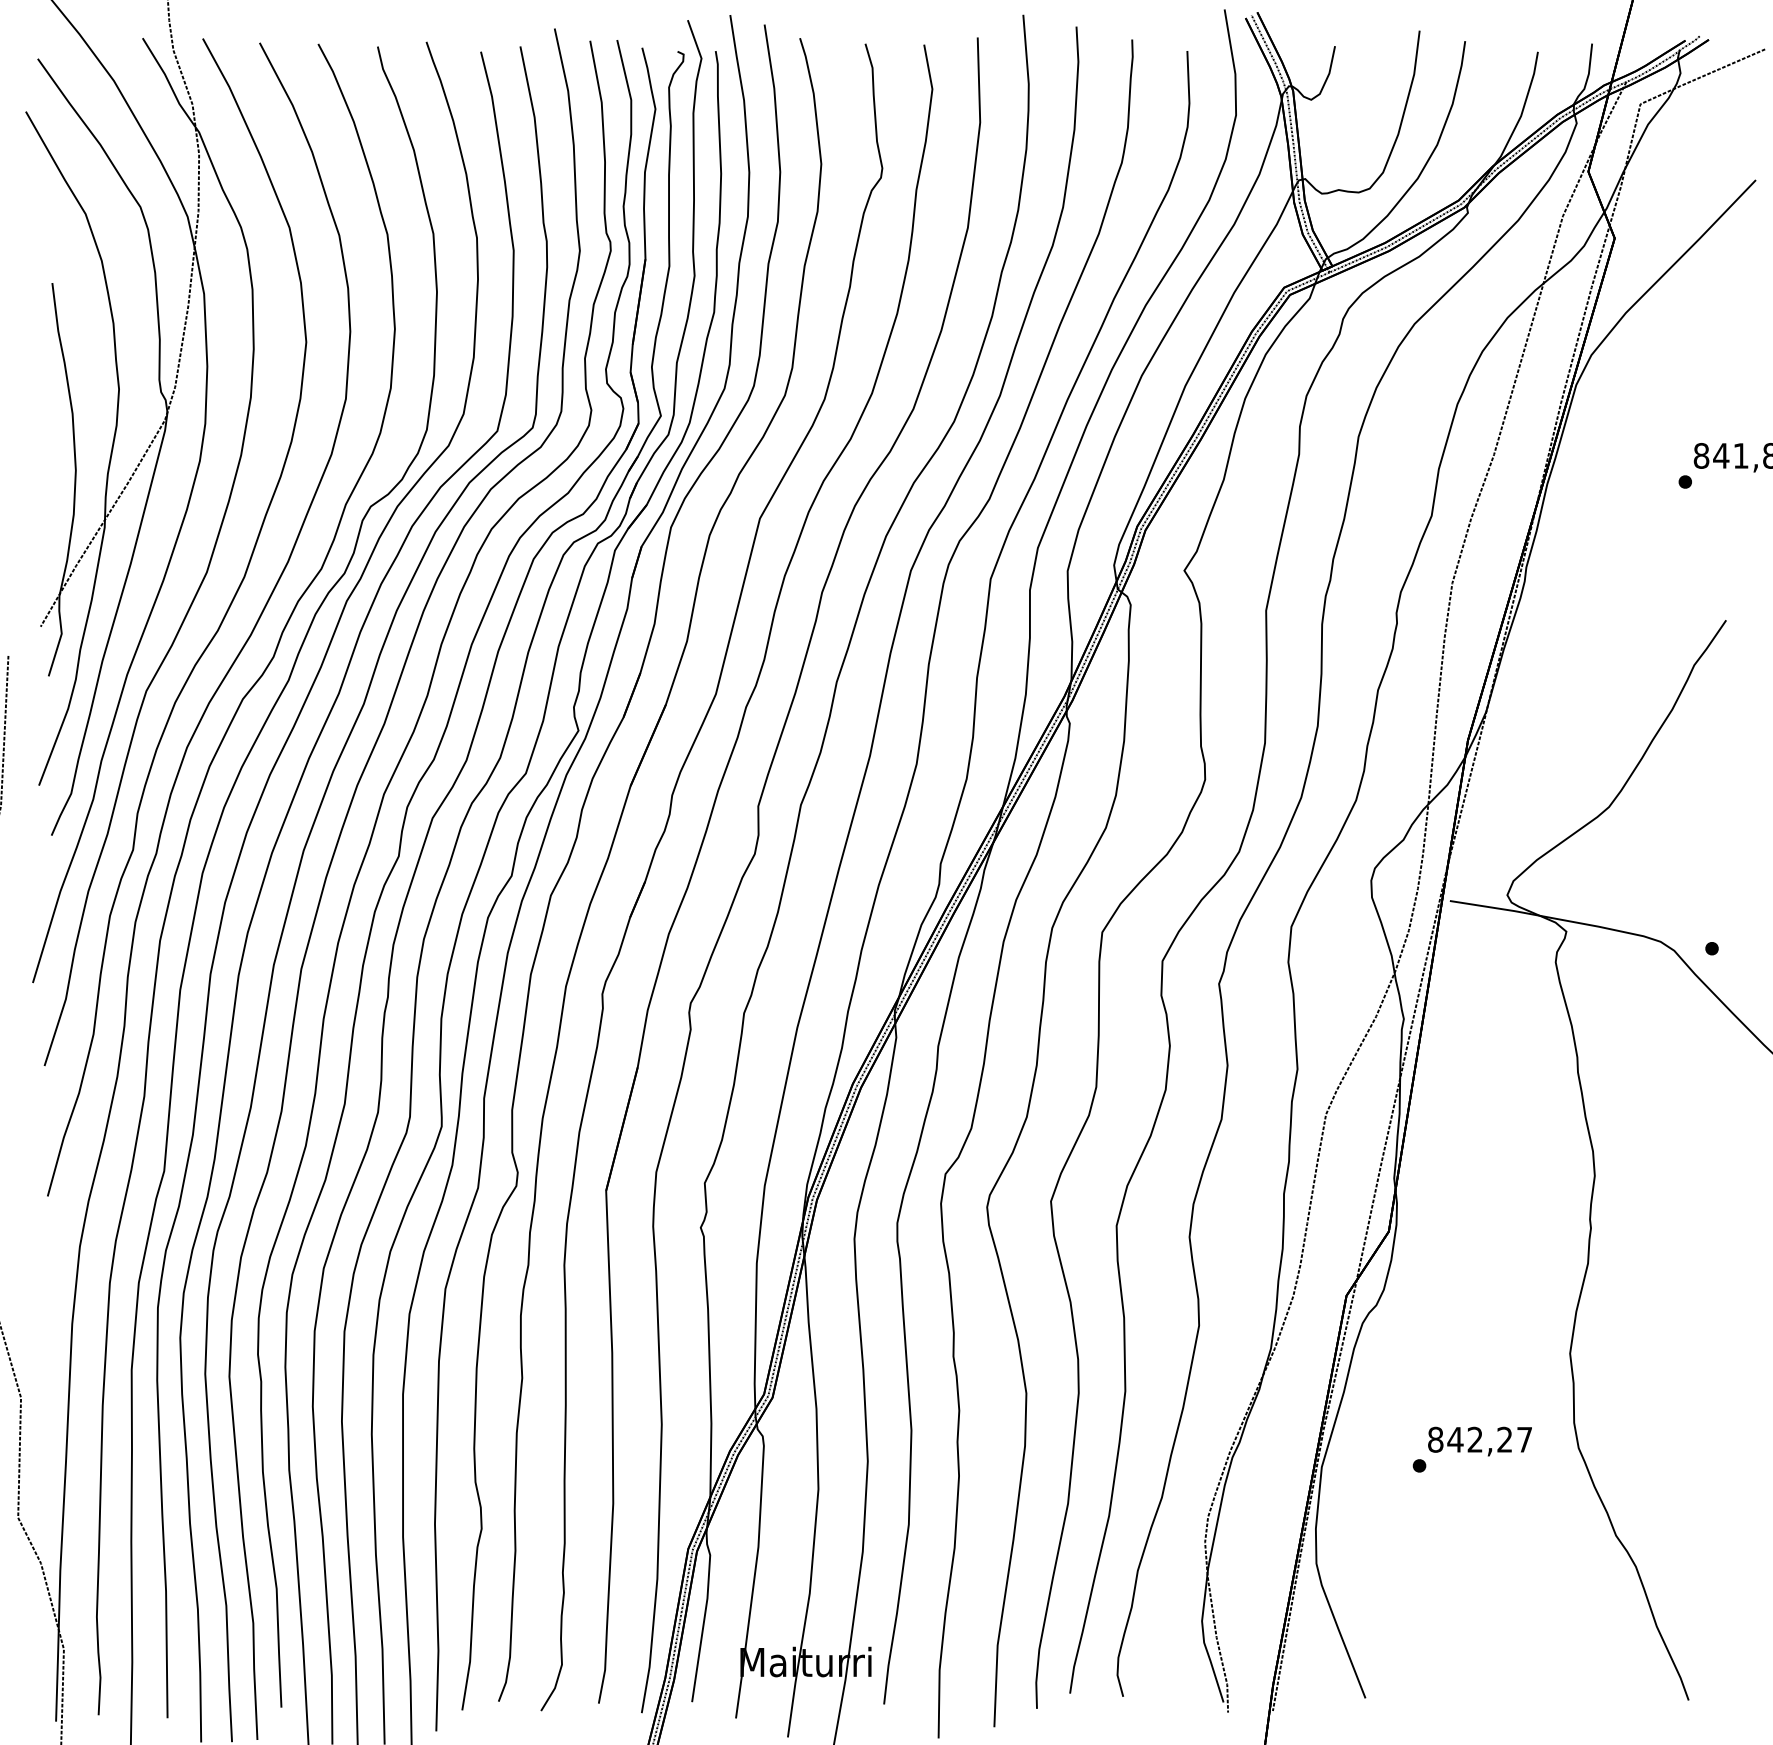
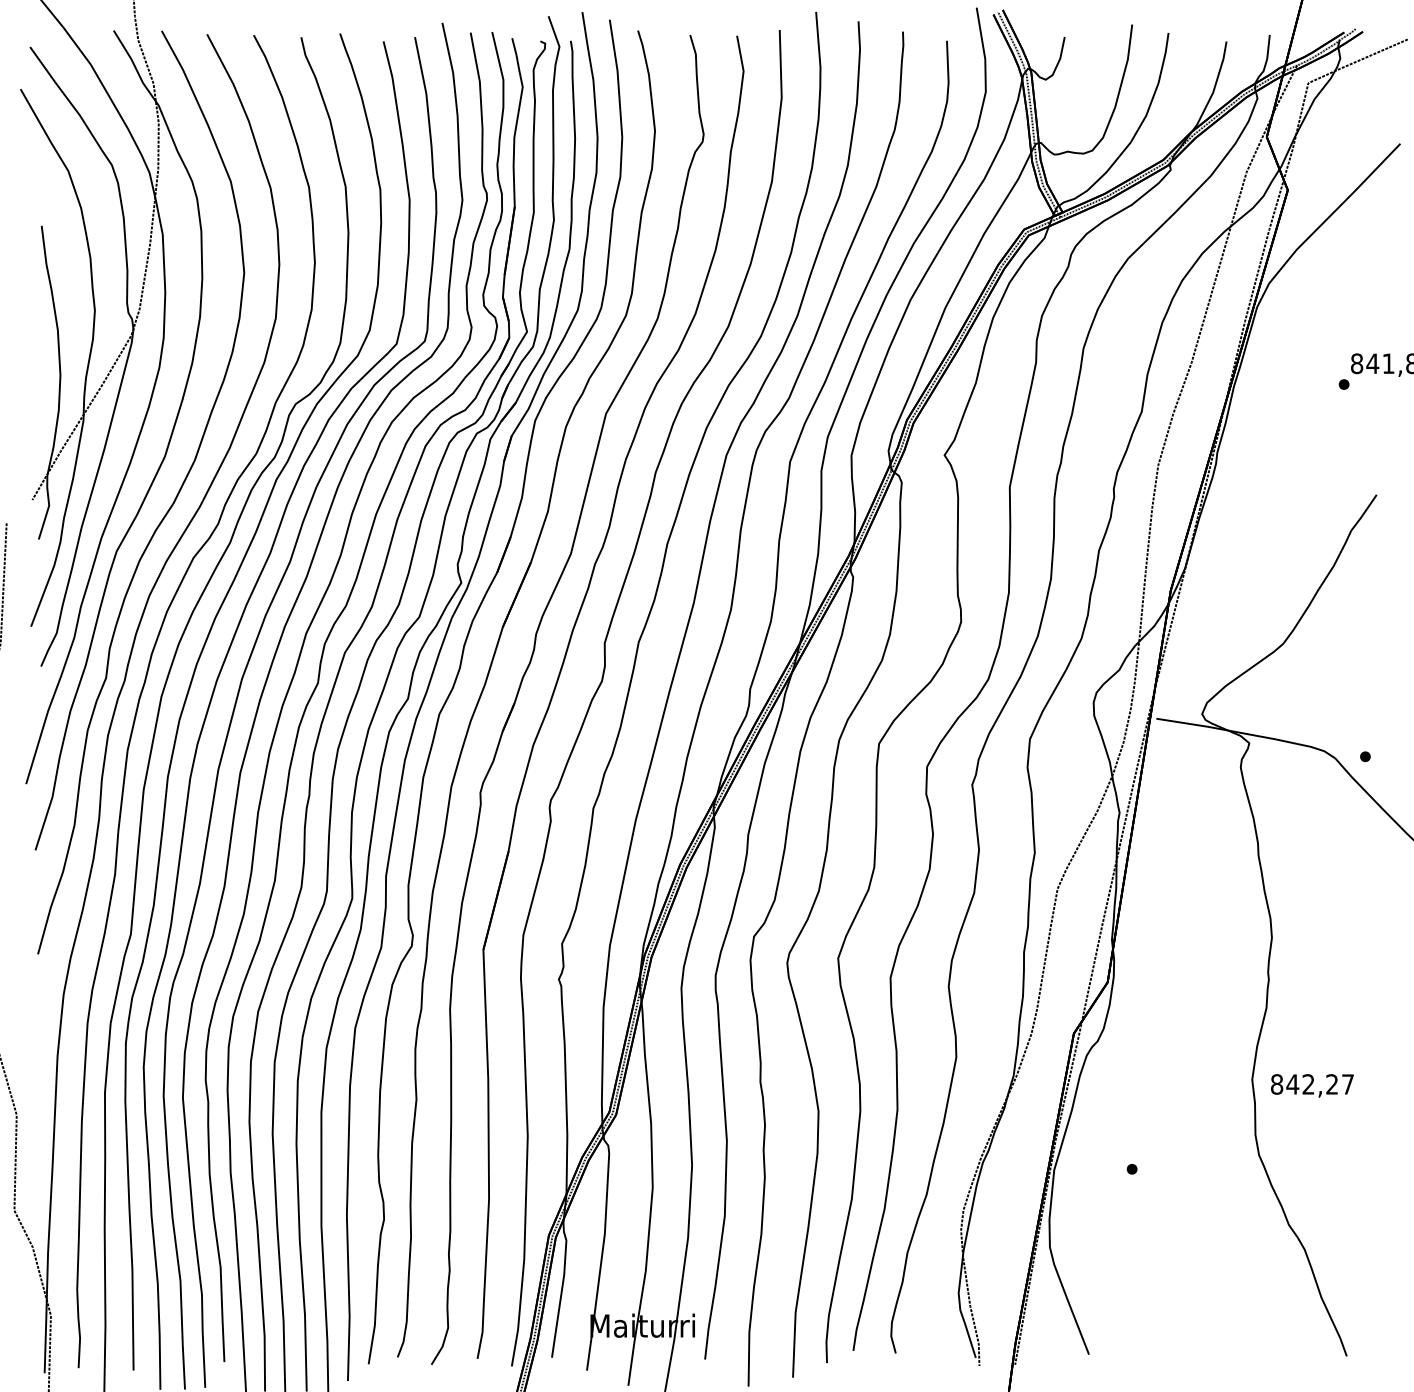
text: (1480, 1441) -> (1312, 1085), moved

